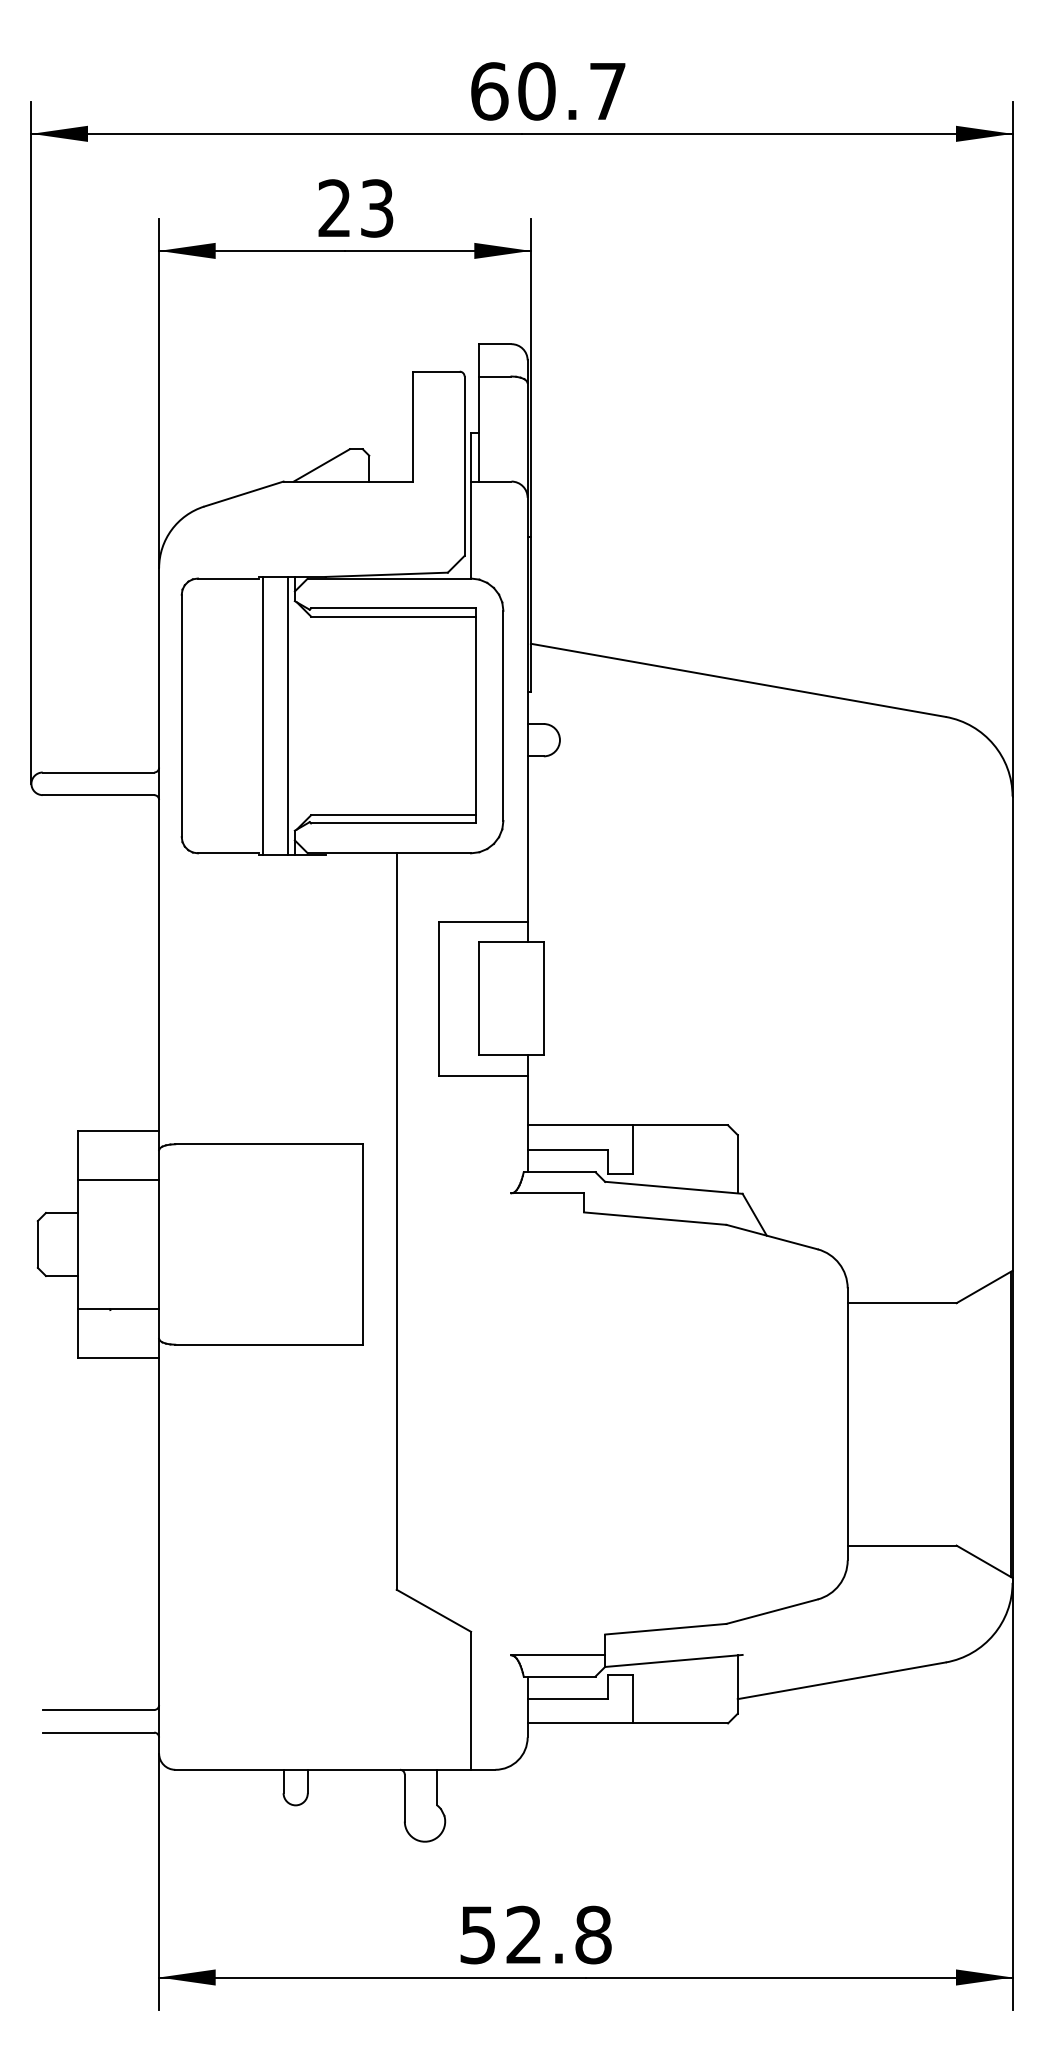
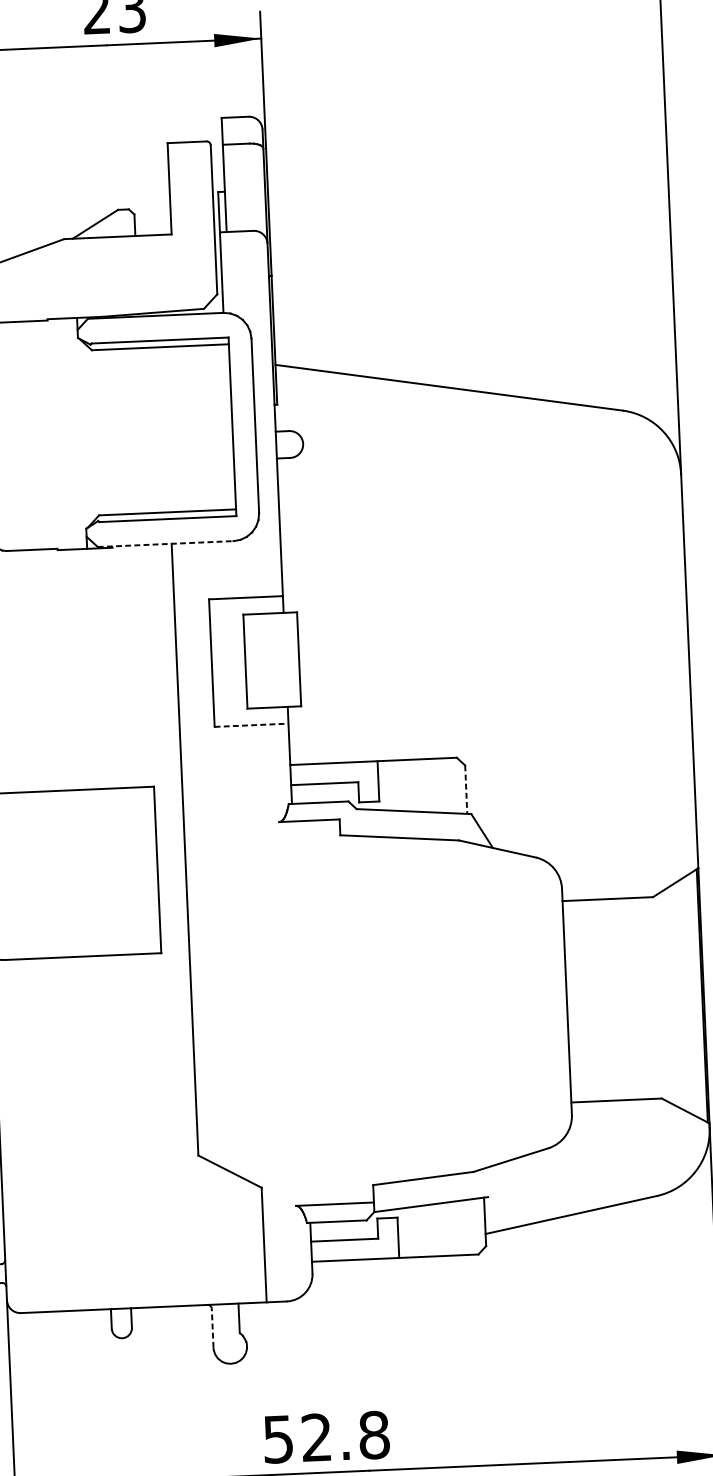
line: (262, 715) -> (55, 434), removed
line: (288, 715) -> (76, 433), removed
line: (389, 853) -> (165, 544), solid -> dashed
line: (483, 1075) -> (251, 725), solid -> dashed
line: (737, 1164) -> (466, 789), solid -> dashed
line: (404, 1797) -> (212, 1327), solid -> dashed

